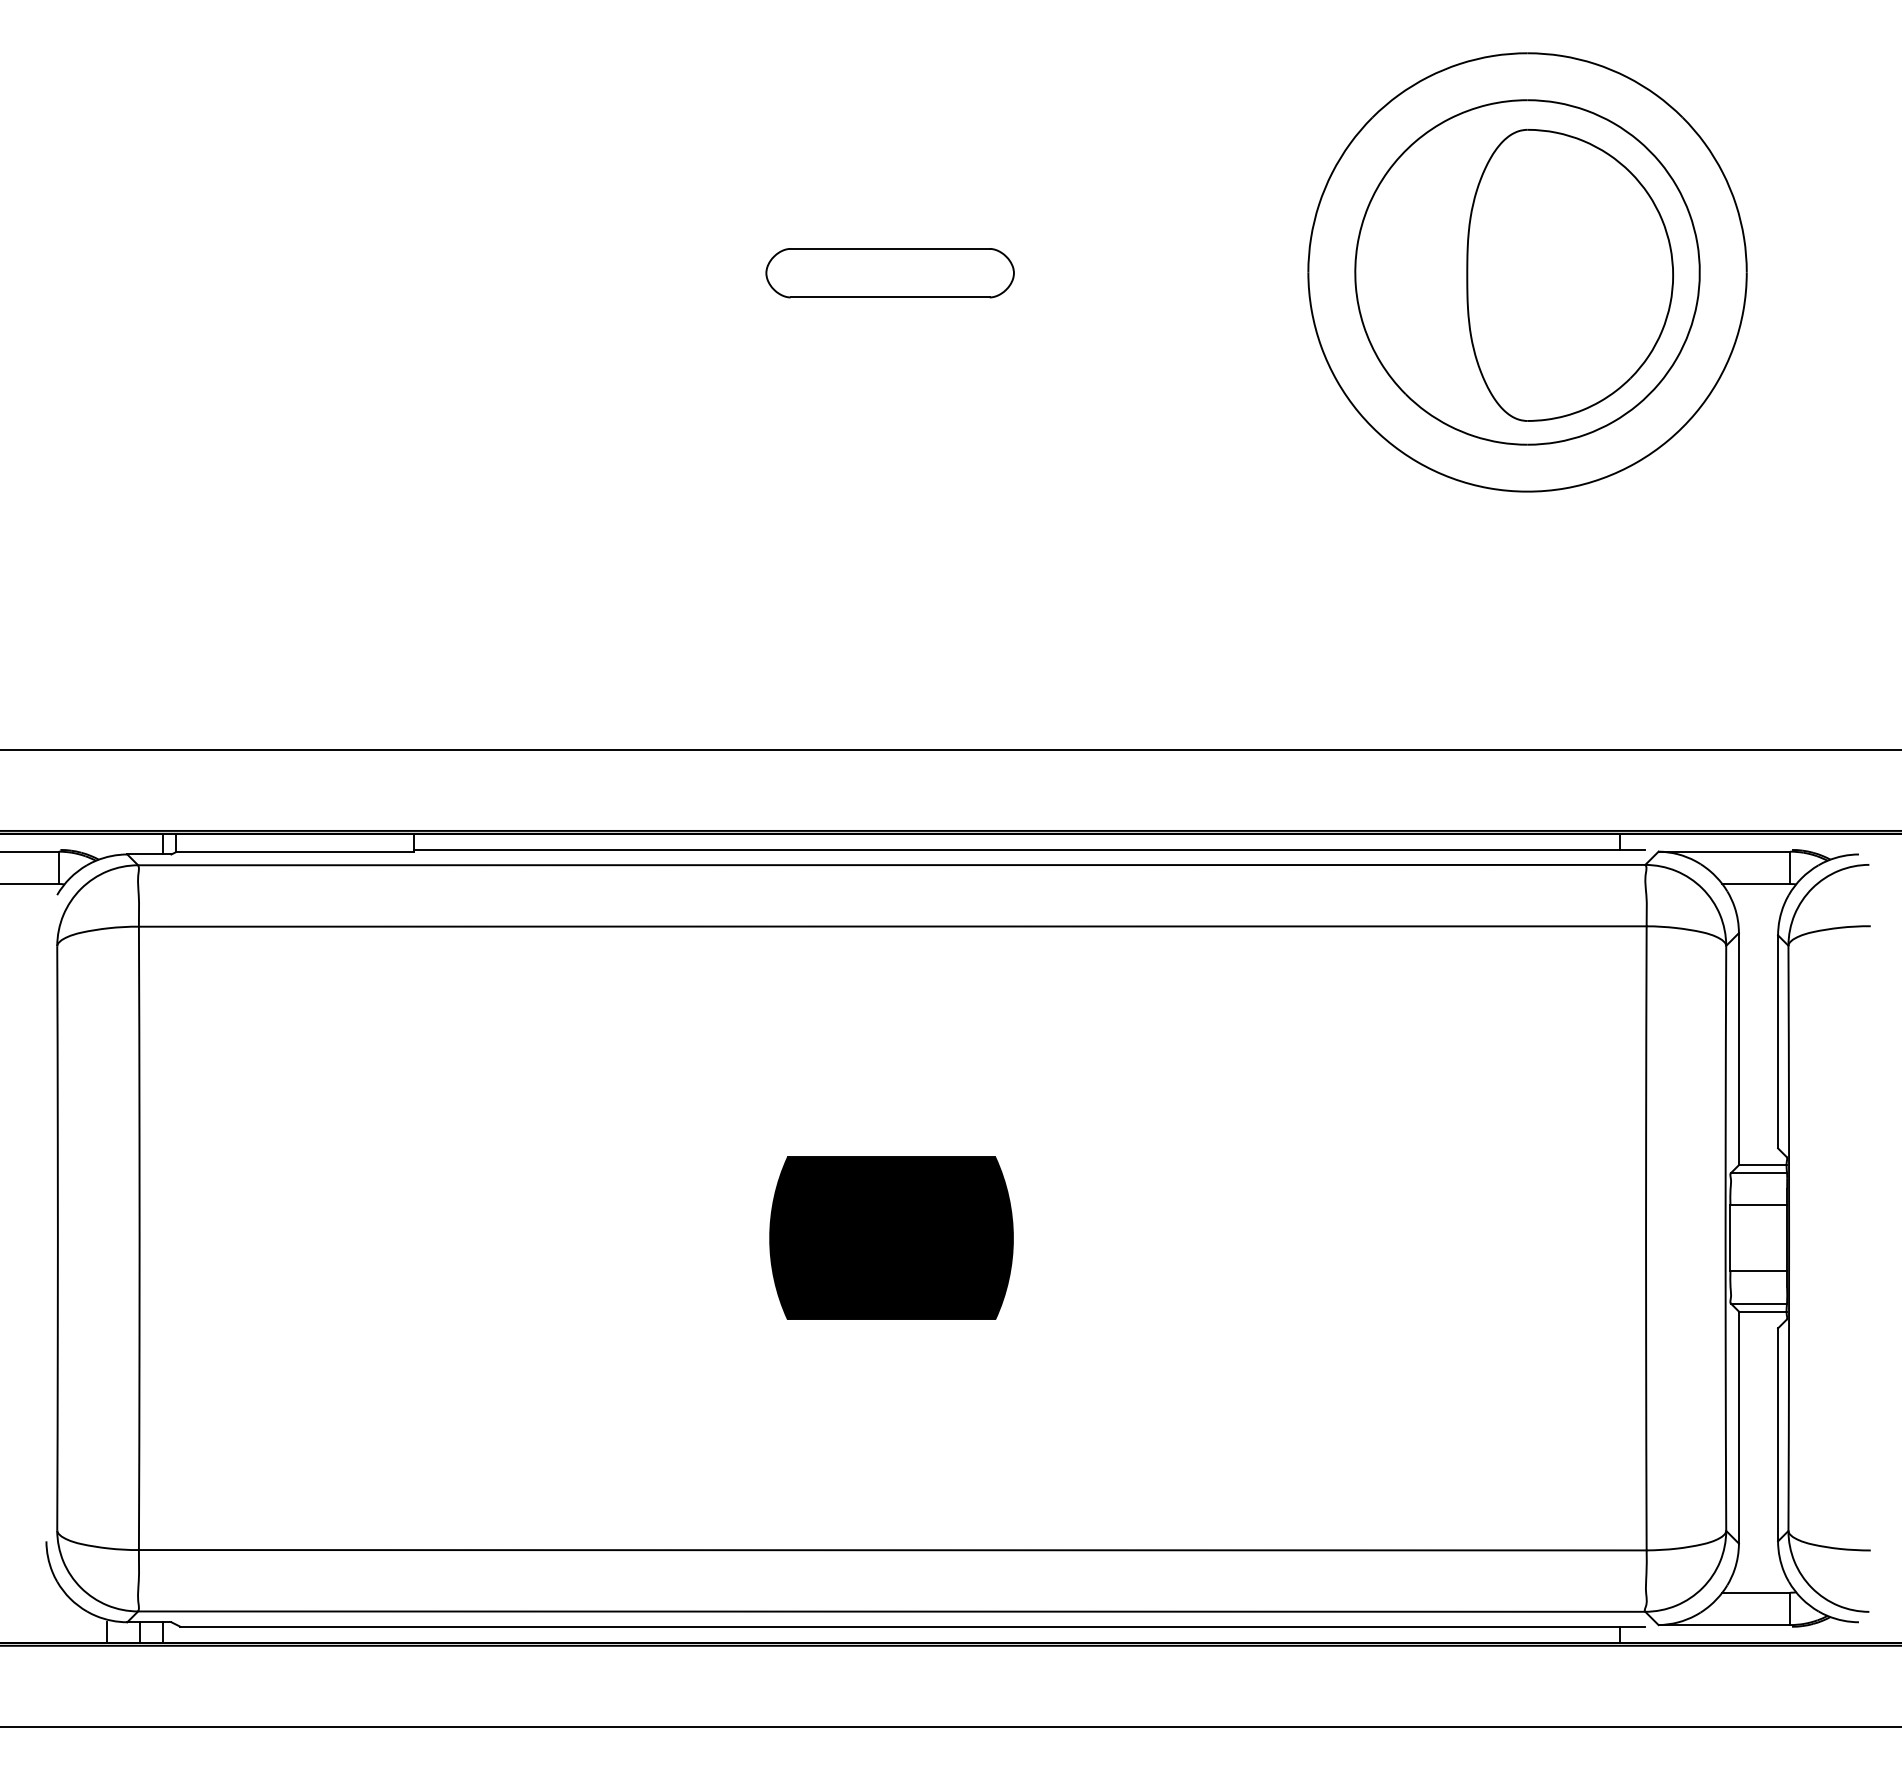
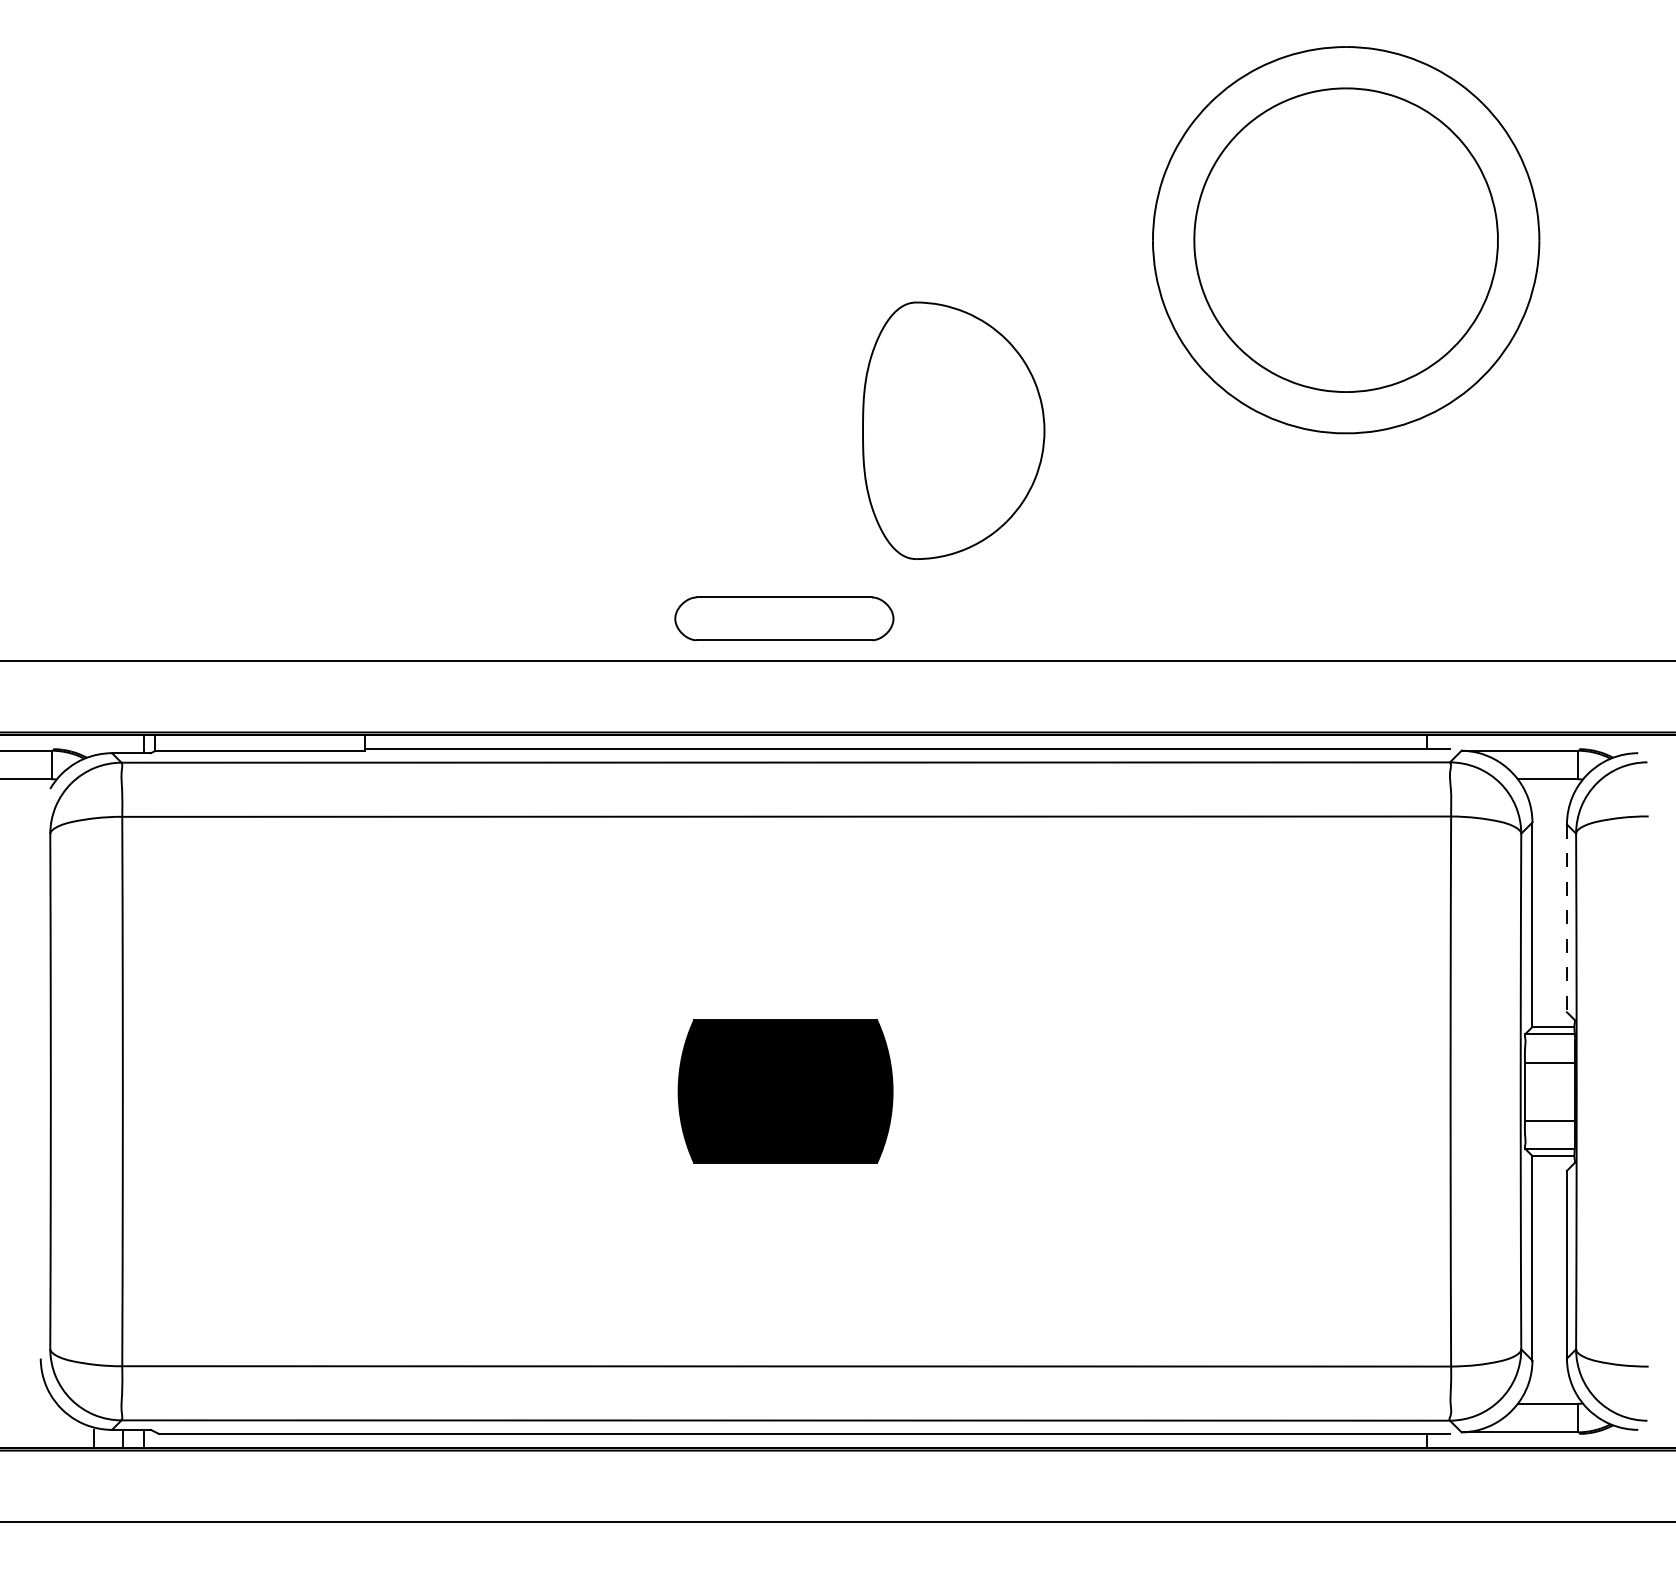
part: (890, 272) -> (784, 618), moved
part: (1569, 275) -> (953, 430), moved
line: (1777, 1042) -> (1566, 918), solid -> dashed

